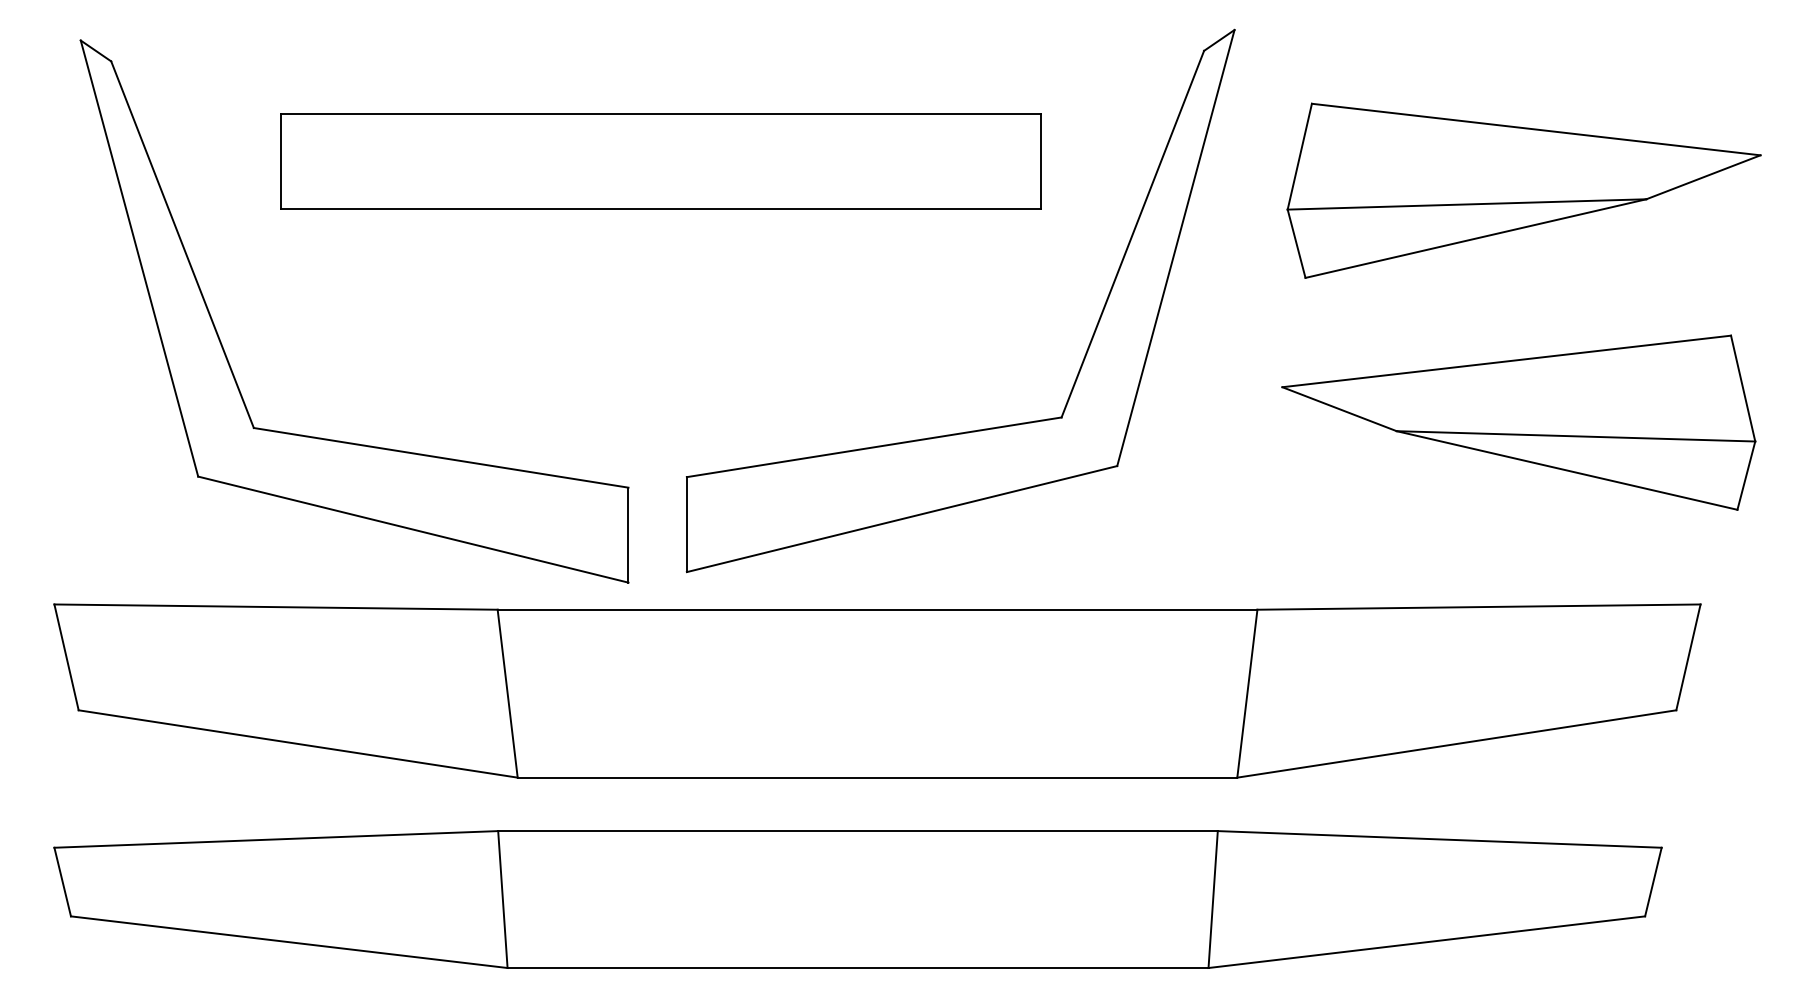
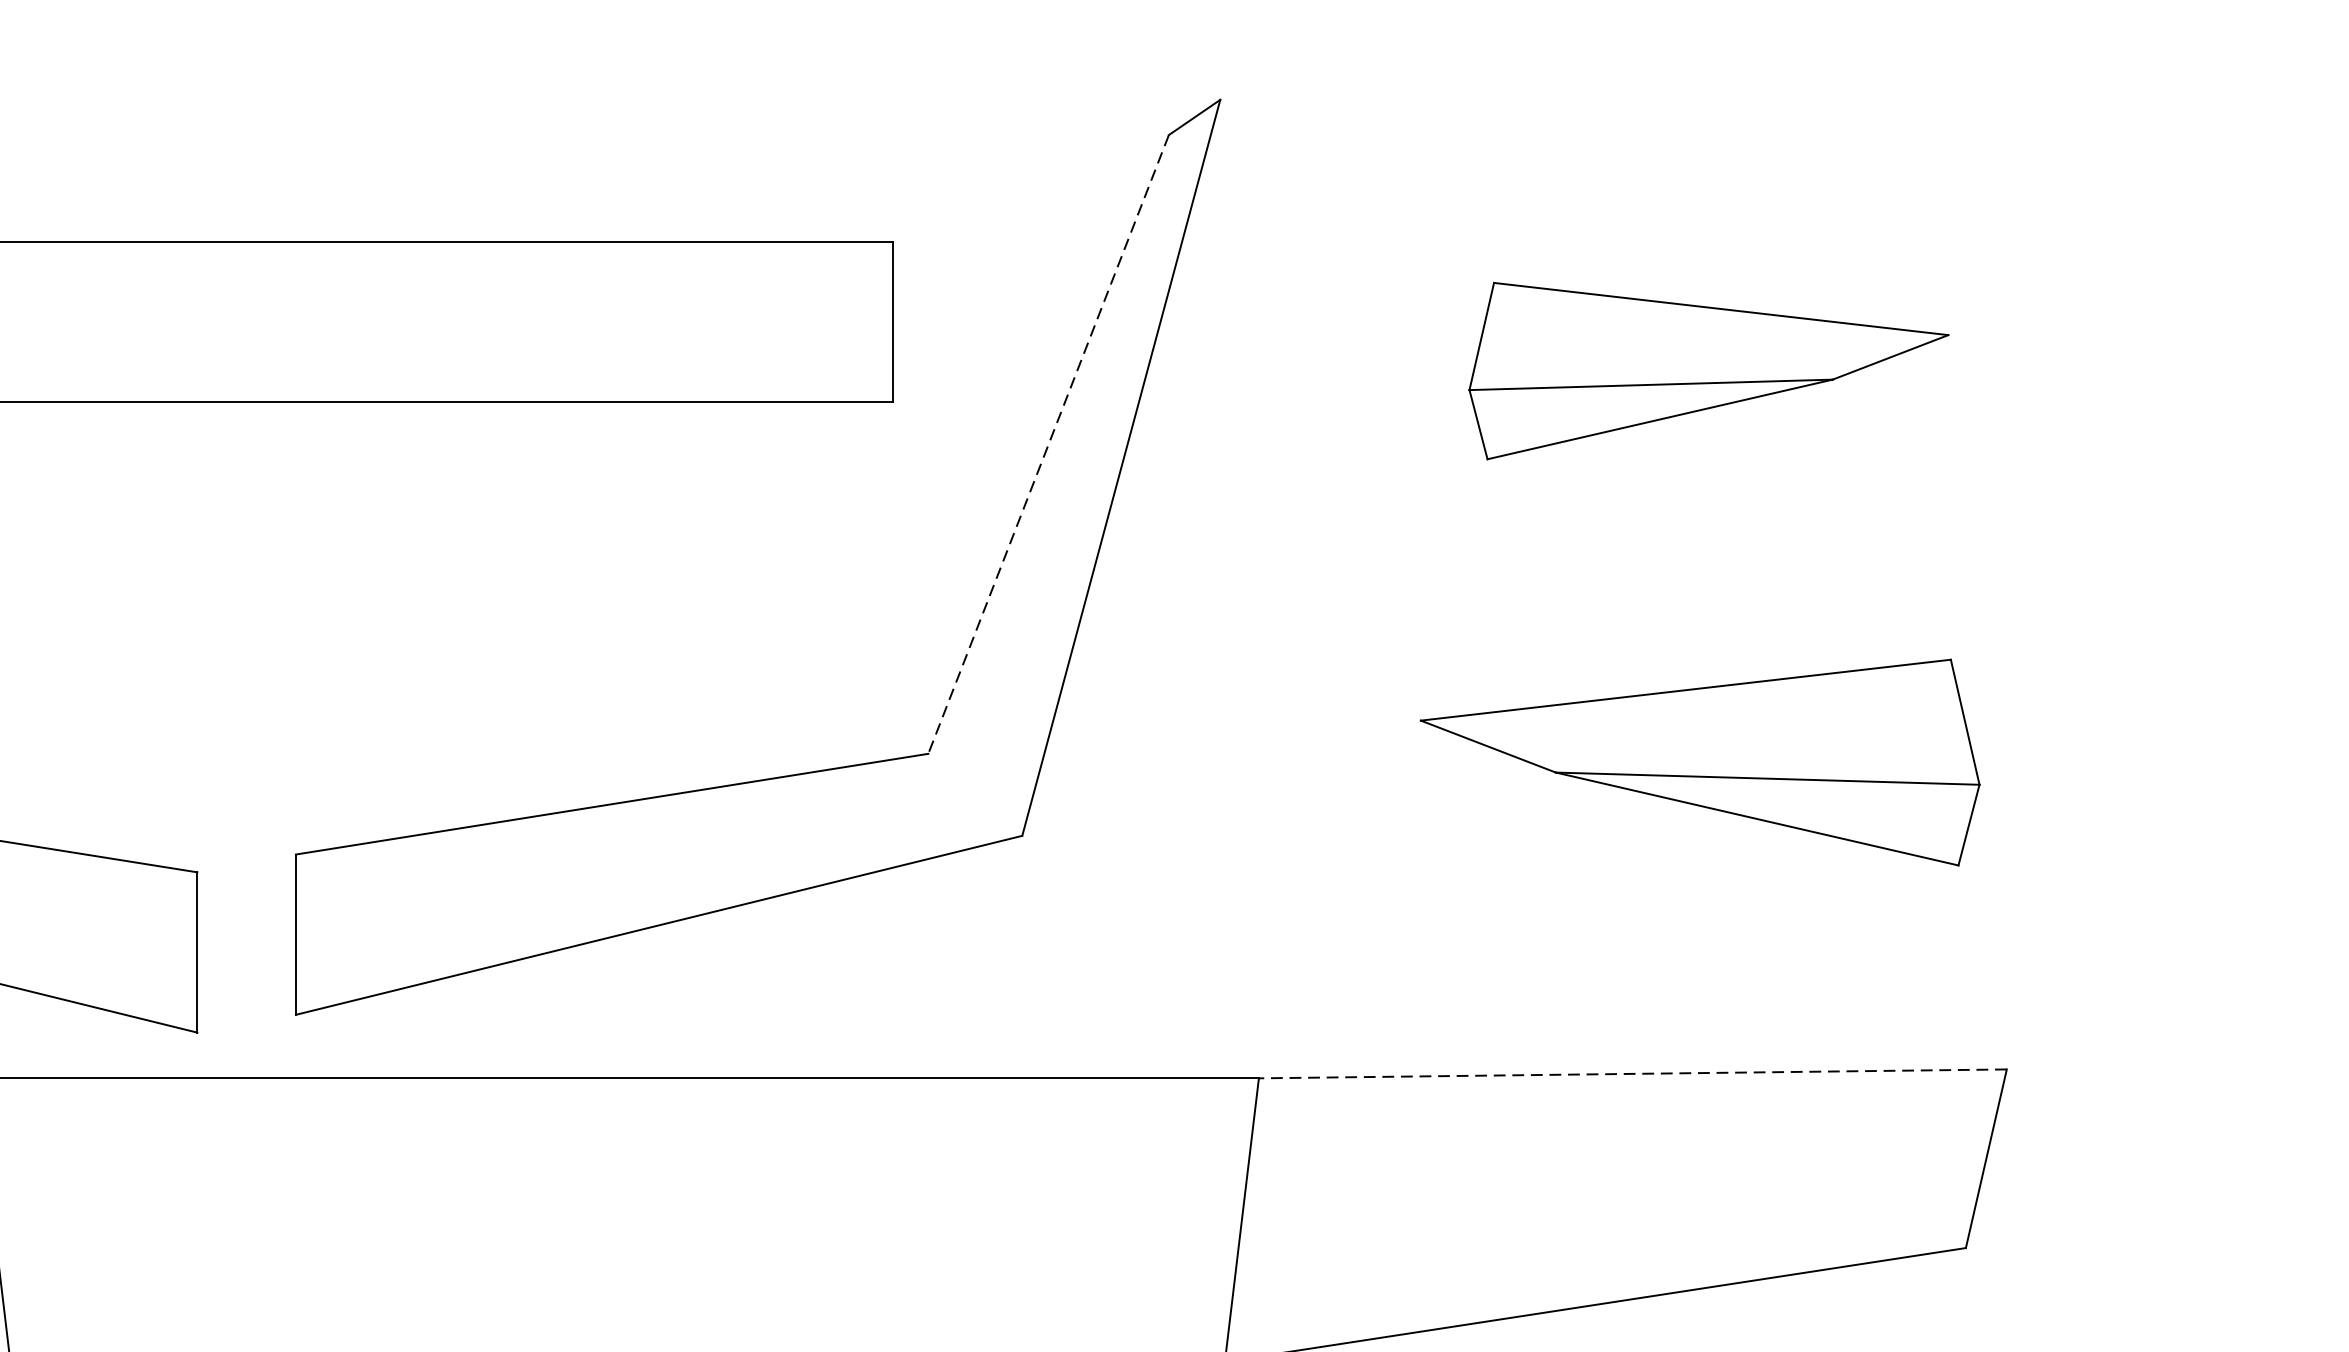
part: (1523, 190) -> (1707, 370), size x0.6
line: (1132, 234) -> (1048, 445), solid -> dashed
part: (1518, 422) -> (1699, 762), size x0.7
line: (1479, 607) -> (1633, 1074), solid -> dashed

